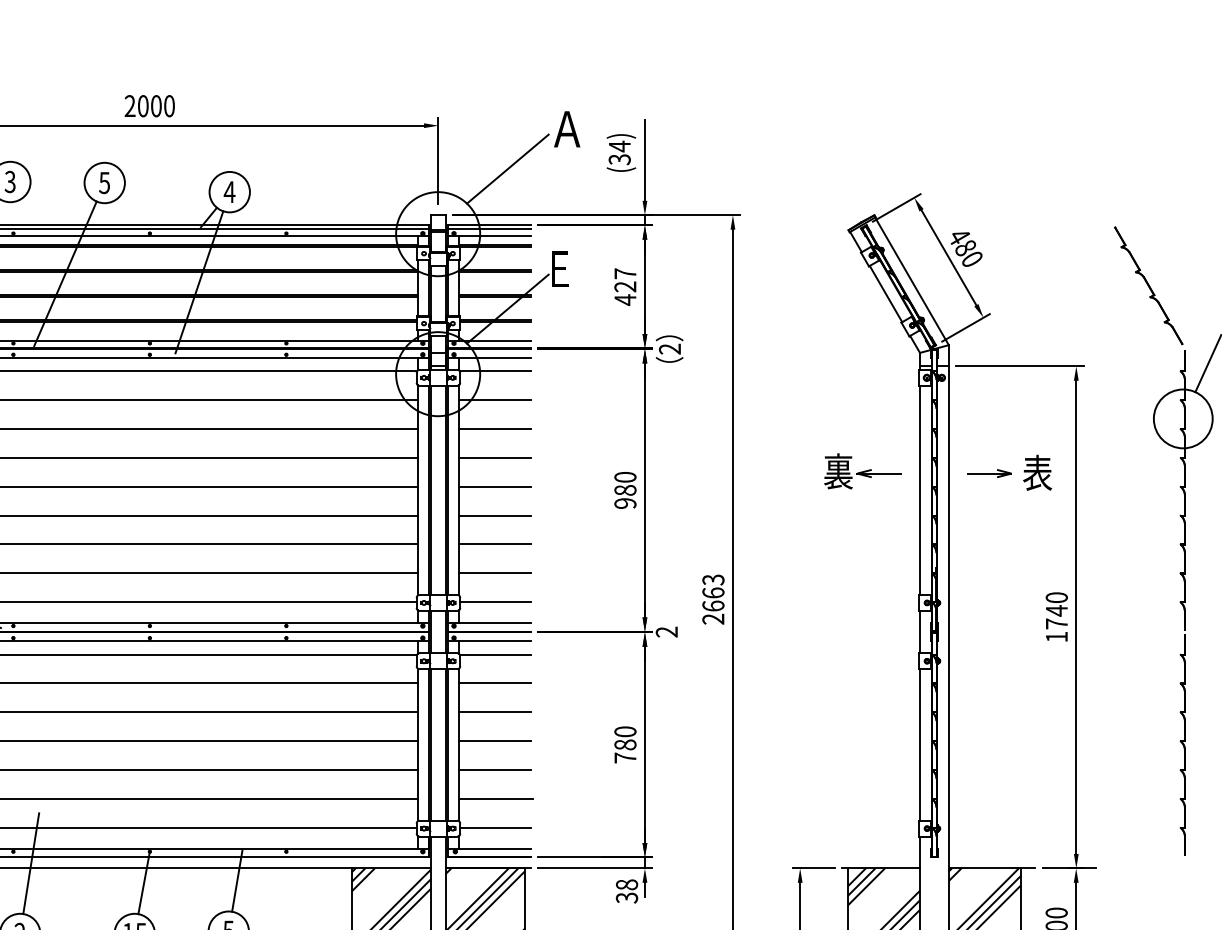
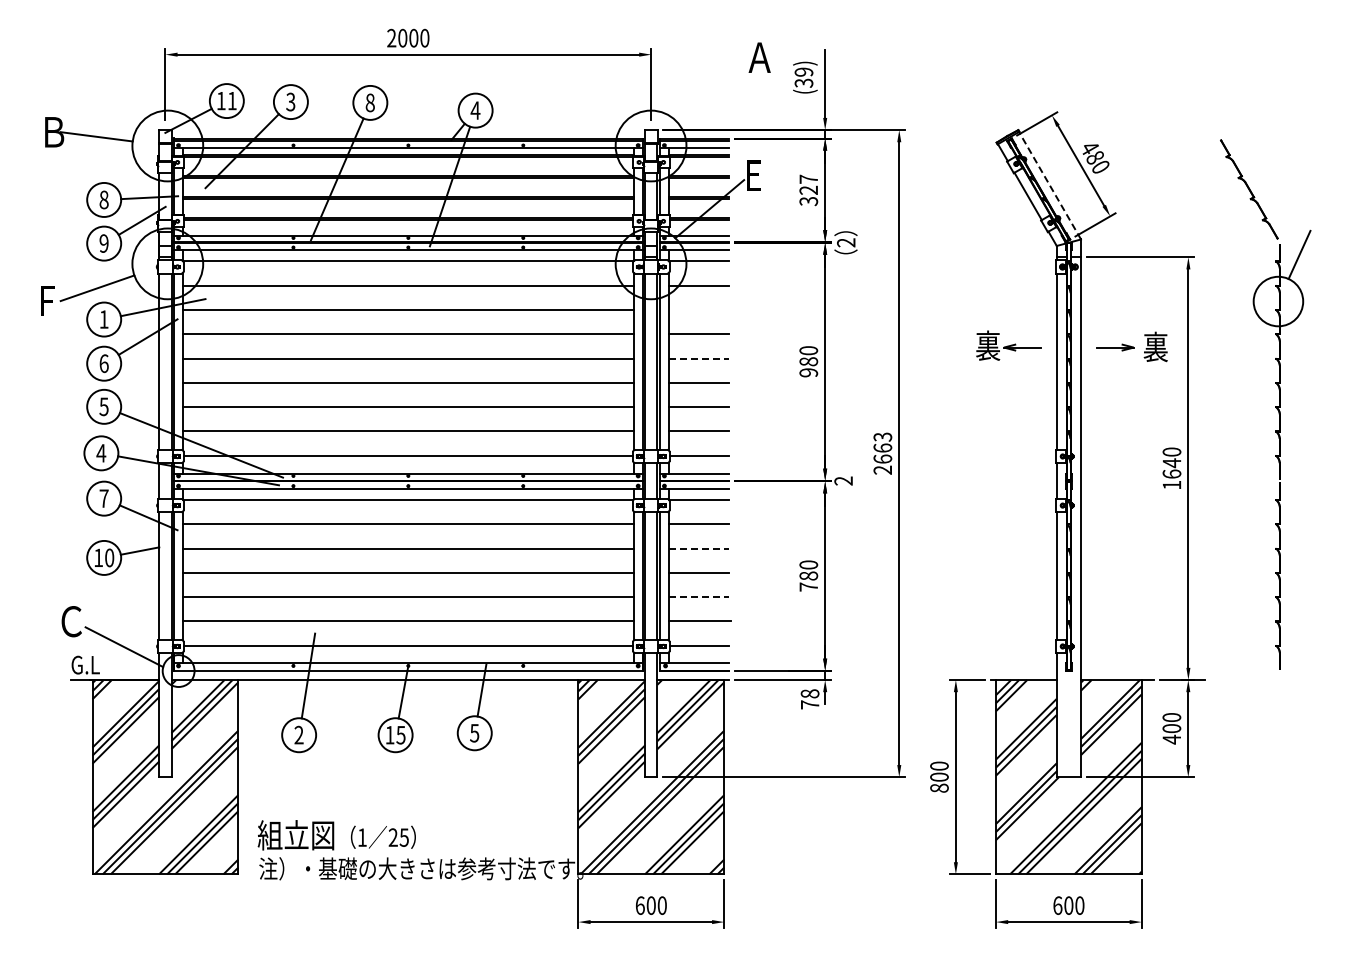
text: (619, 146) -> (803, 72), (34) -> (39)
line: (507, 169) -> (709, 91), removed
text: (103, 182) -> (369, 102), 5 -> 8
line: (911, 281) -> (1049, 185), solid -> dashed
text: (625, 300) -> (808, 201), 427 -> 327
line: (494, 429) -> (698, 310), removed
text: (1037, 474) -> (1155, 348), 表 -> 裏
line: (495, 486) -> (699, 358), solid -> dashed
text: (1056, 623) -> (1171, 473), 1740 -> 1640
line: (495, 712) -> (699, 548), solid -> dashed
line: (495, 770) -> (699, 597), solid -> dashed
text: (626, 897) -> (809, 704), 38 -> 78

